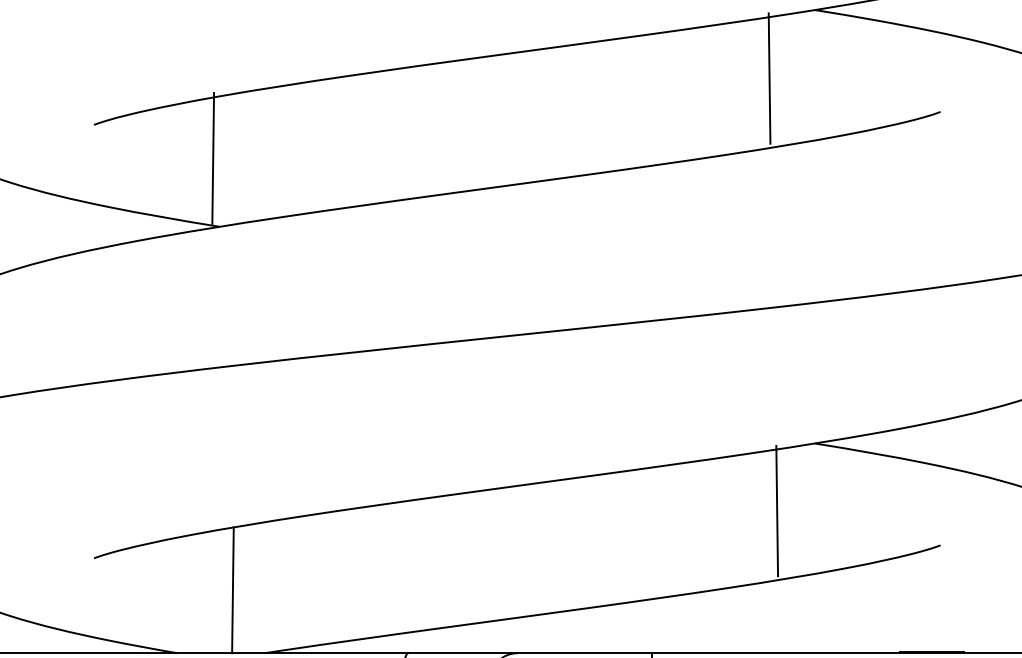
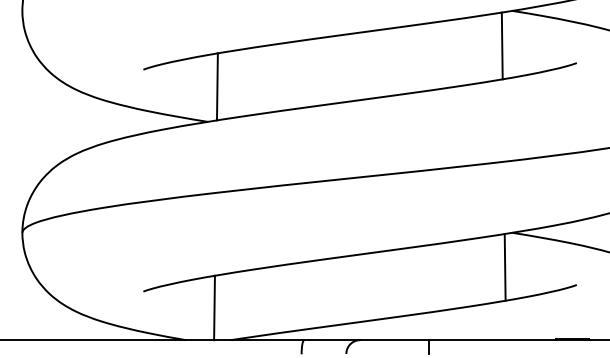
line: (768, 77) -> (501, 45), moved
line: (211, 157) -> (216, 86), moved
line: (775, 511) -> (504, 267), moved

